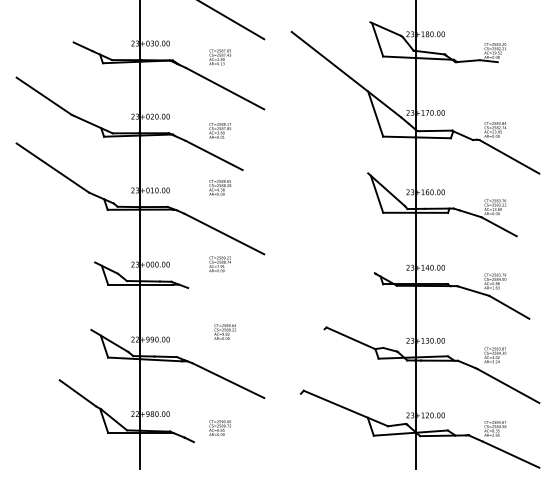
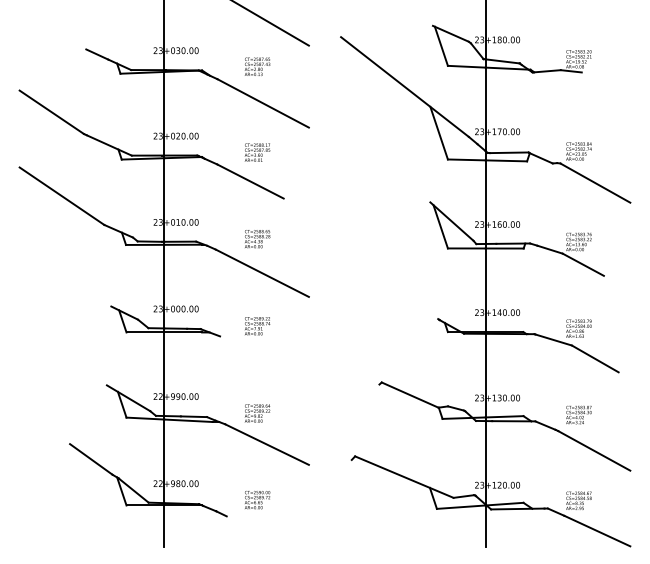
text: (220, 187) -> (257, 238), moved
text: (219, 264) -> (256, 326), moved
text: (224, 331) -> (256, 412), moved

